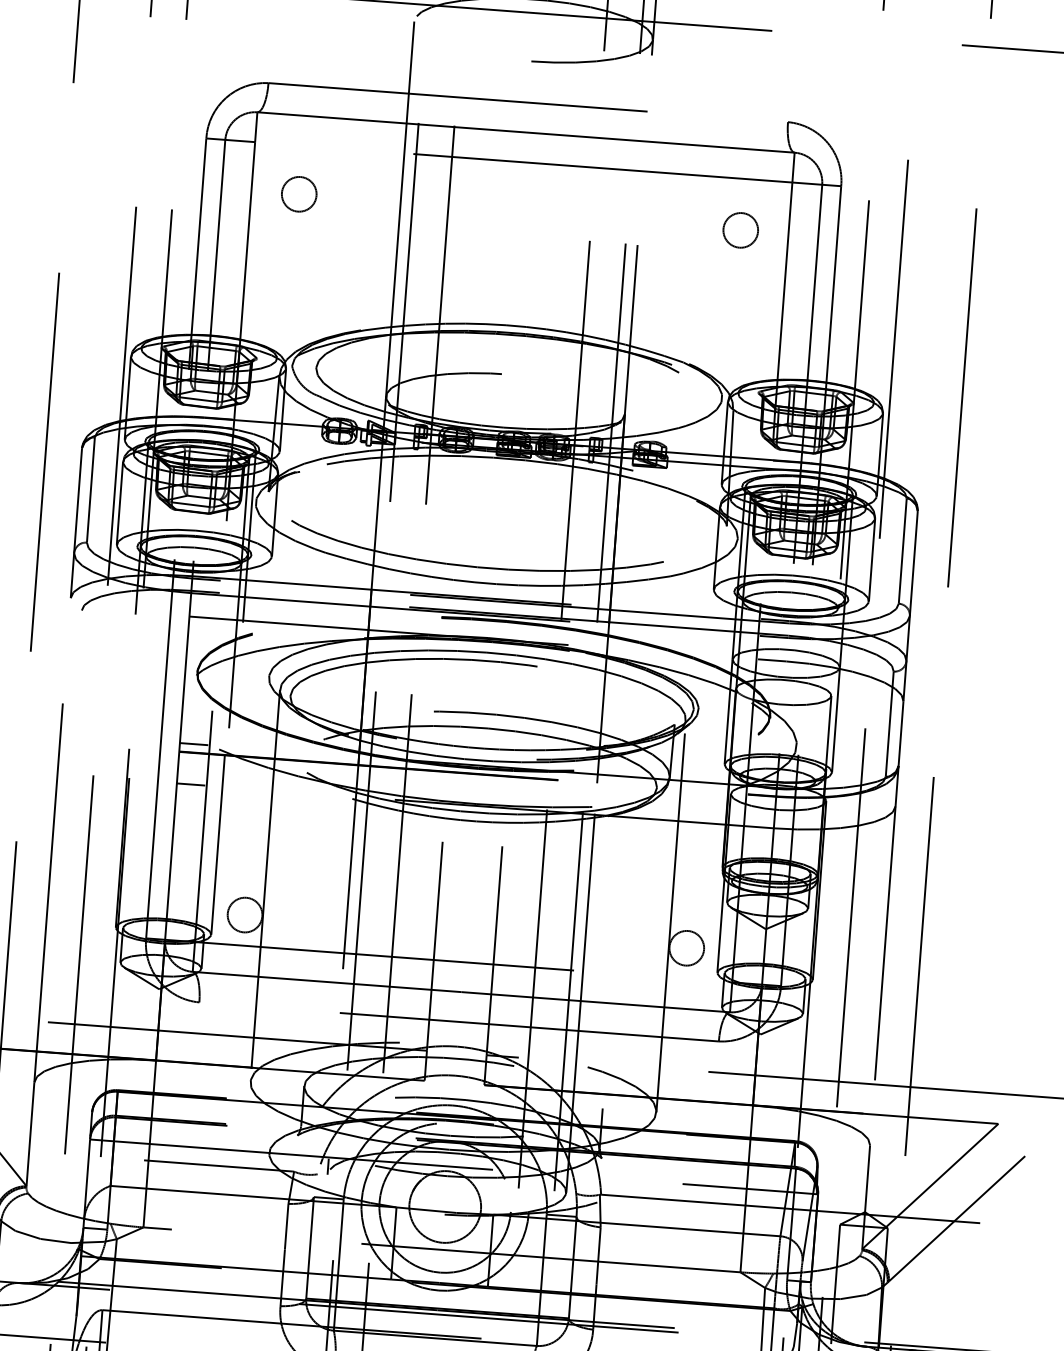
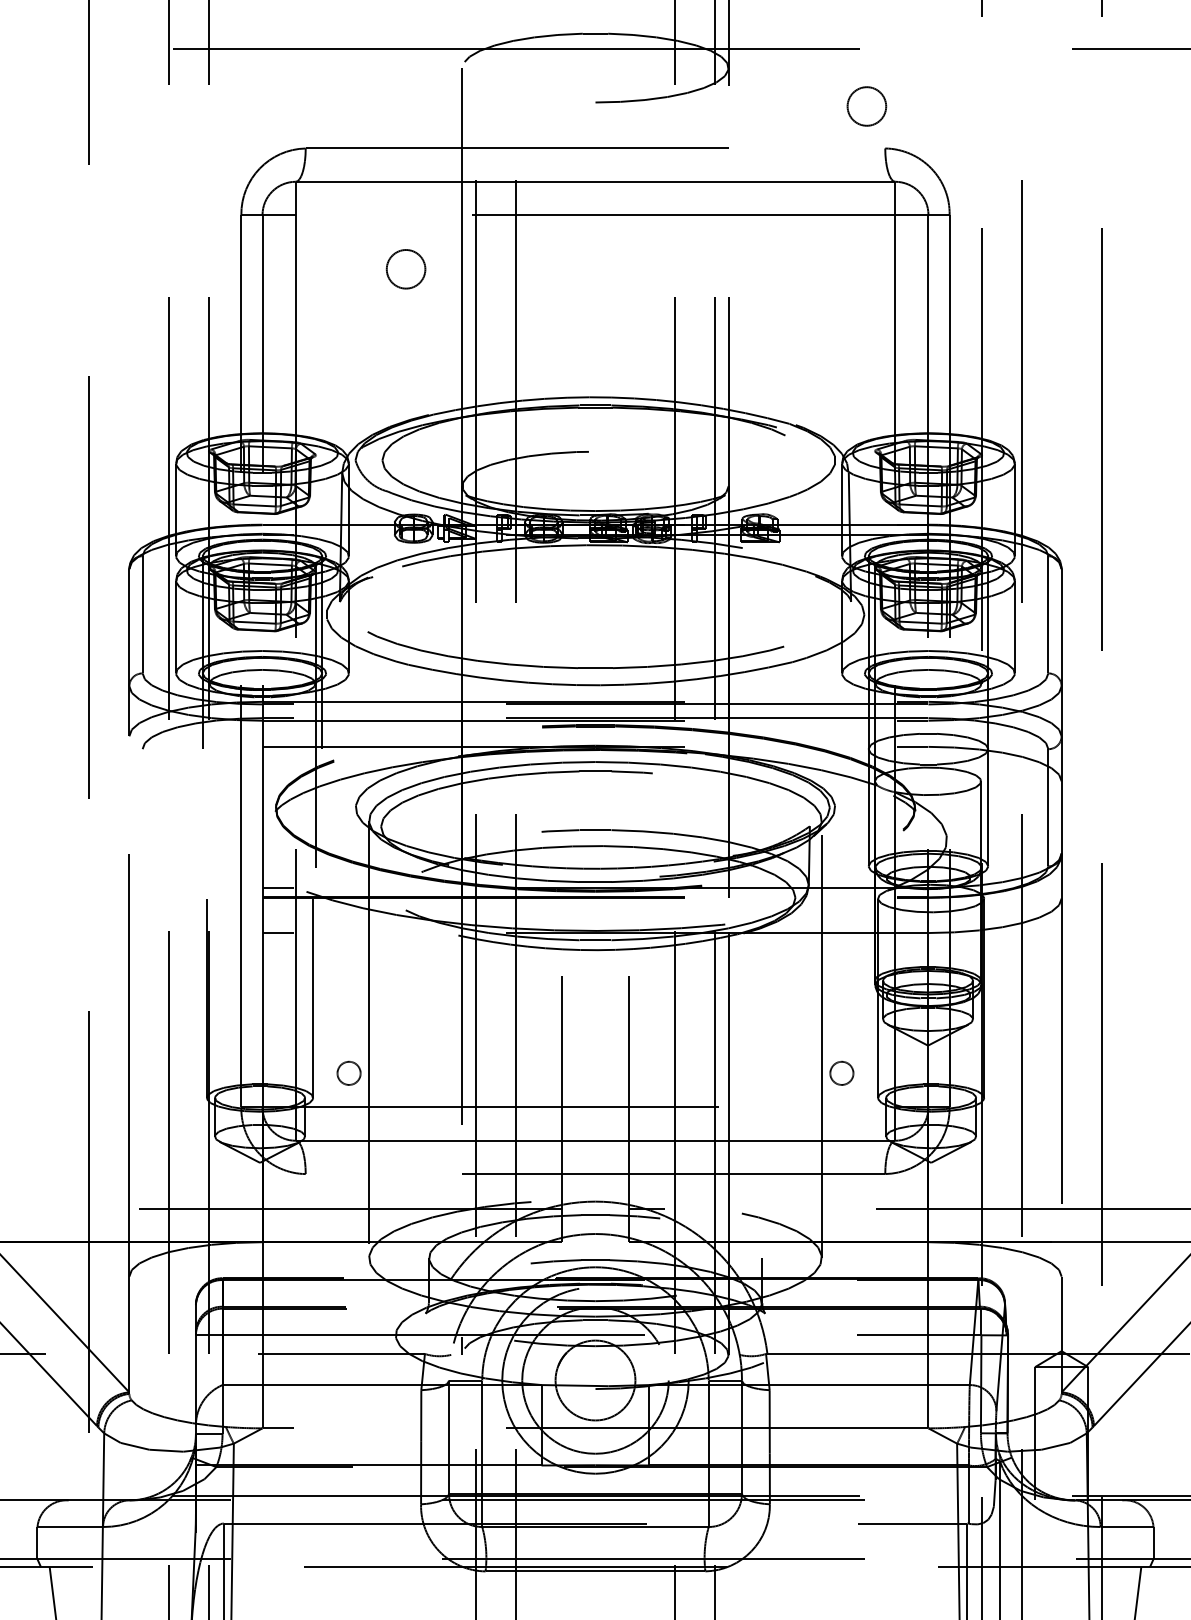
circle: (298, 194) -> (405, 269), moved
circle: (740, 230) -> (866, 106), moved
circle: (244, 915) -> (348, 1073), size x0.6
circle: (686, 948) -> (841, 1073), size x0.6

